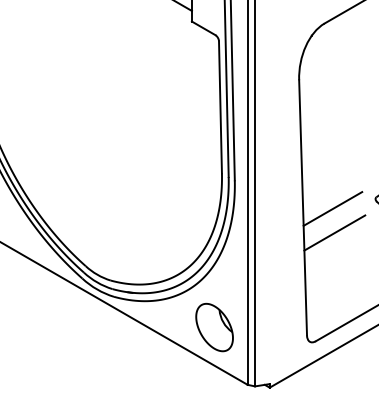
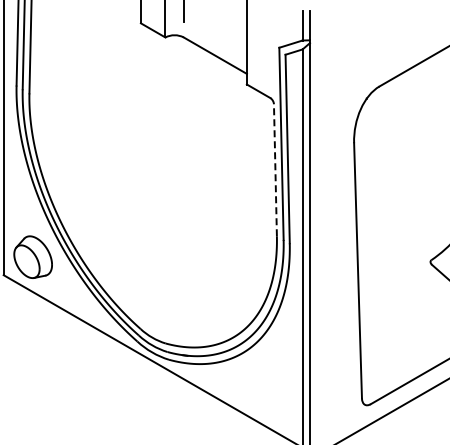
line: (220, 106) -> (275, 169), solid -> dashed
line: (332, 208) -> (387, 271), removed
line: (334, 232) -> (389, 295), removed
part: (214, 327) -> (269, 390), removed

